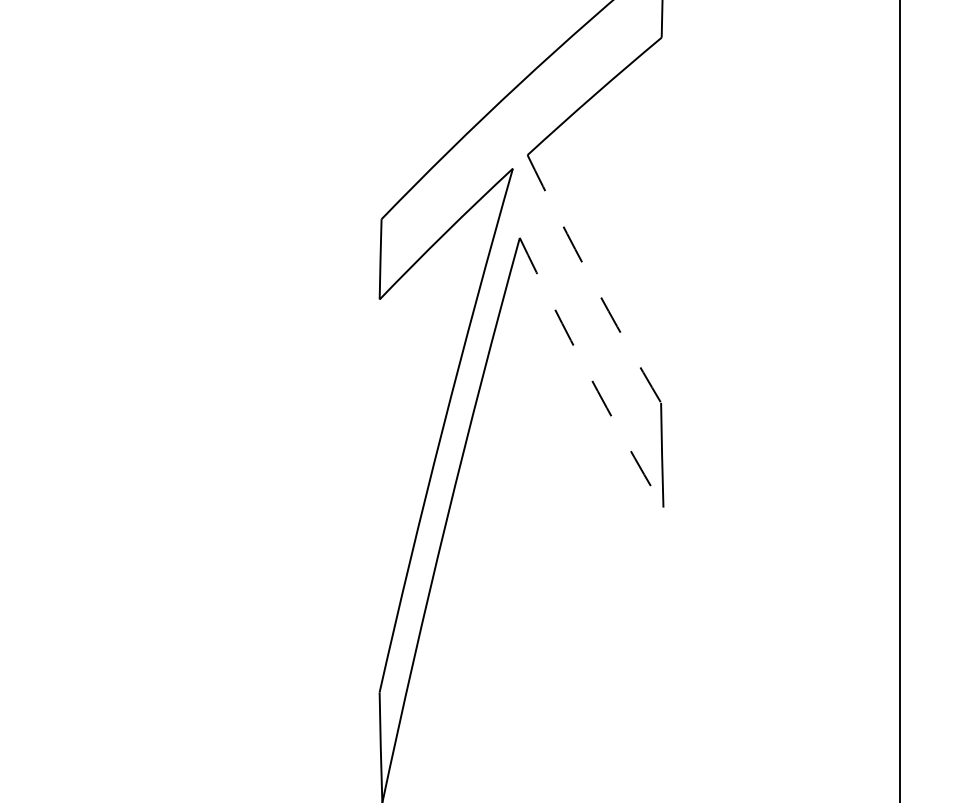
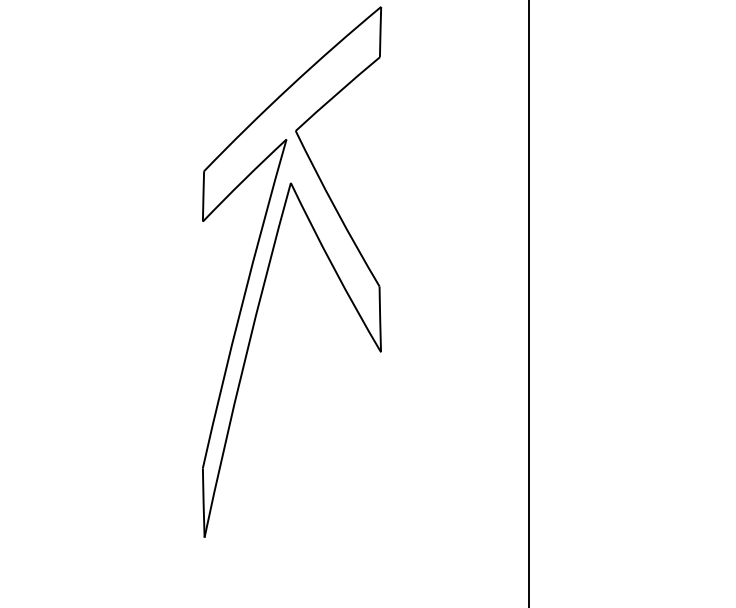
arc: (592, 280) -> (336, 209), dashed -> solid
arc: (589, 374) -> (334, 268), dashed -> solid

